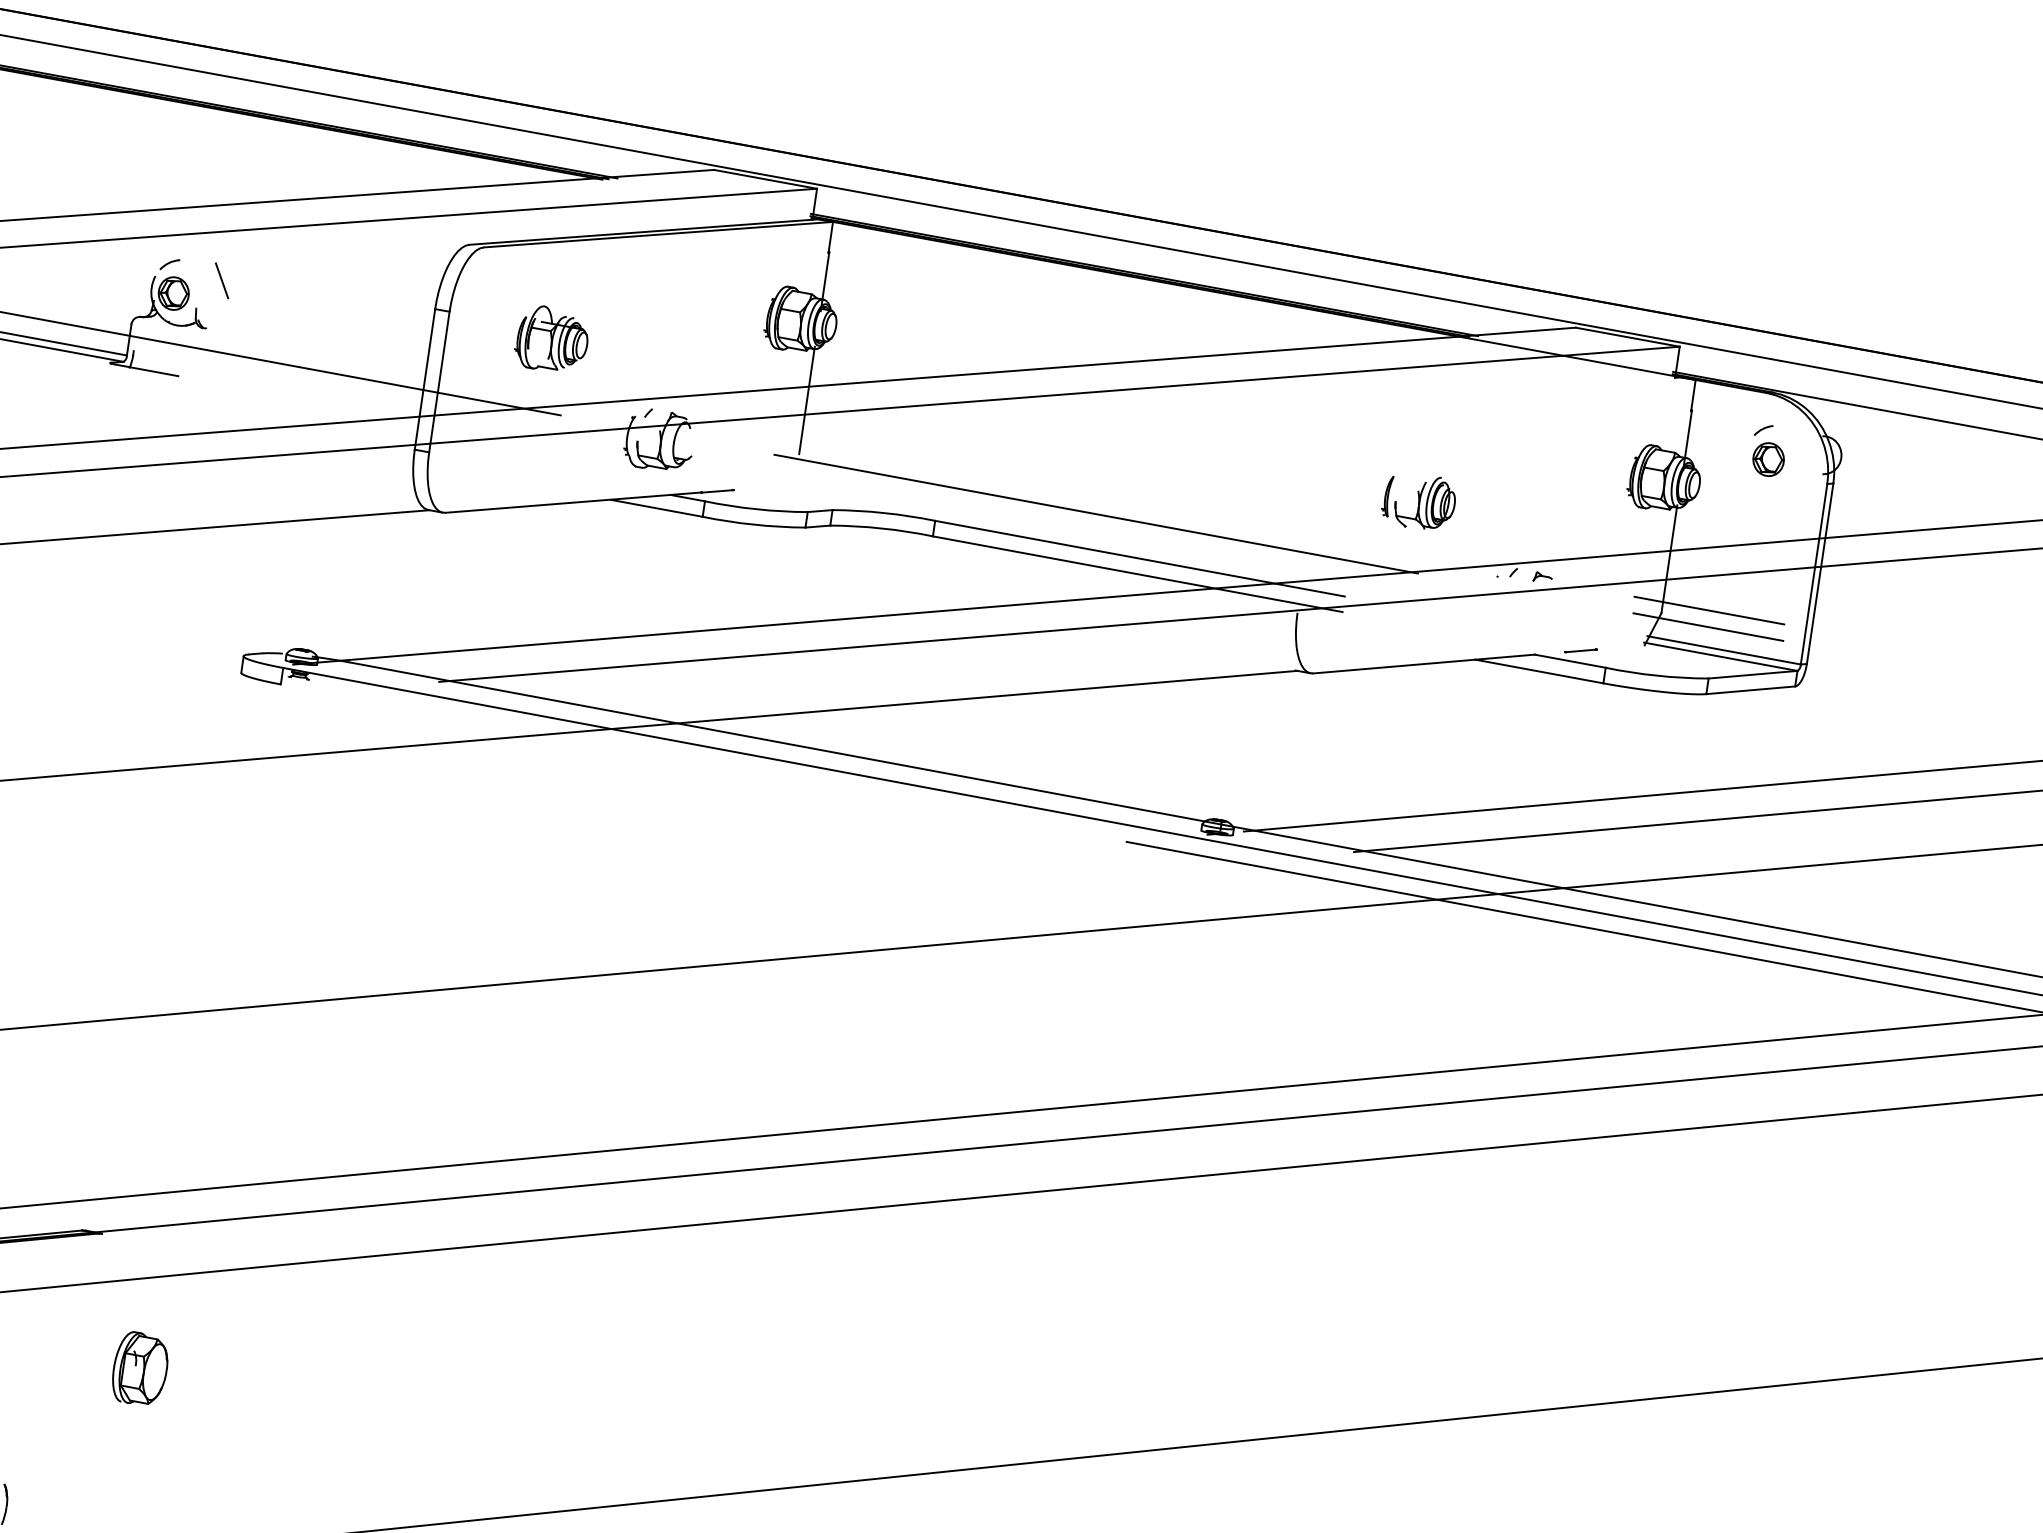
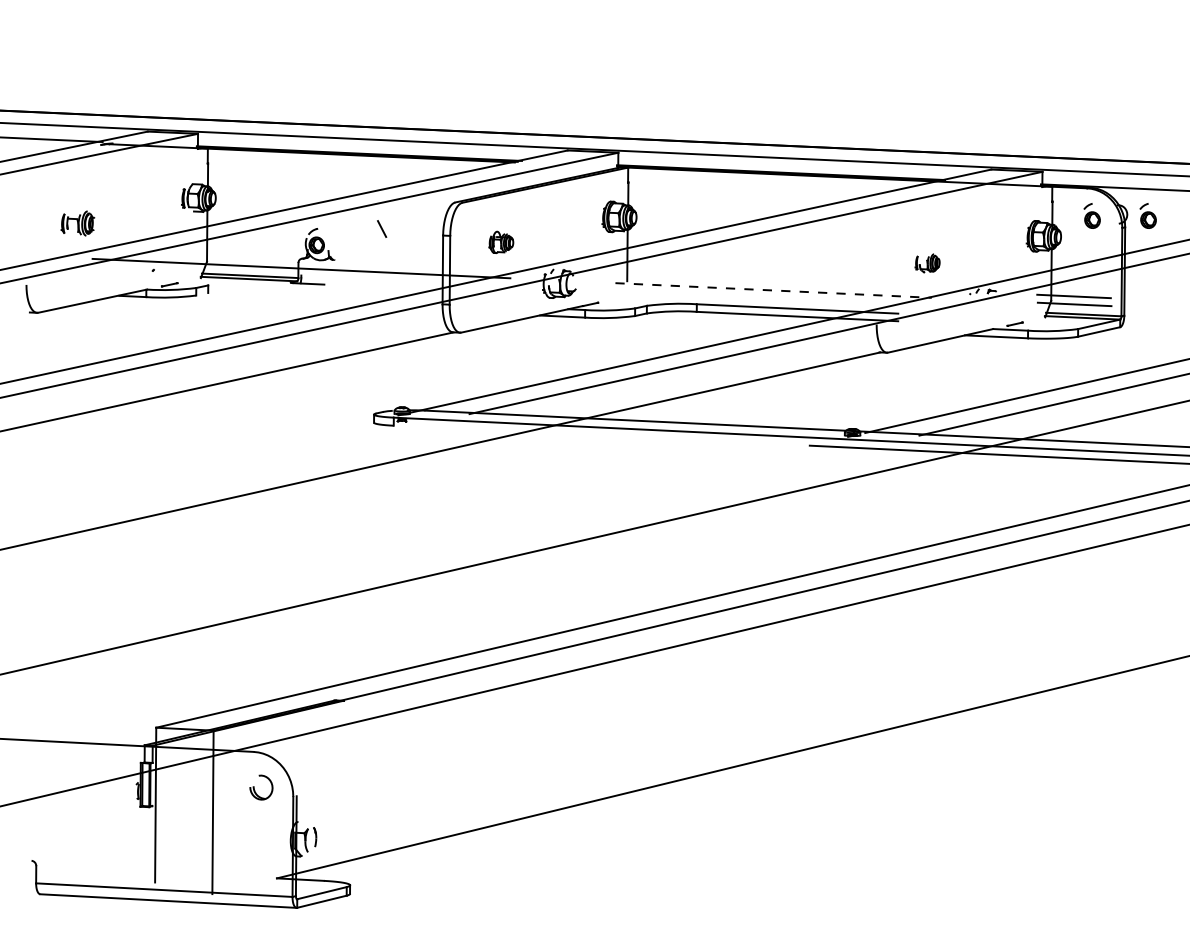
line: (223, 279) -> (382, 228), moved
part: (552, 339) -> (501, 242), size x0.7
part: (1882, 465) -> (1147, 215), added
part: (1418, 502) -> (927, 263), size x0.7
line: (1097, 514) -> (774, 290), solid -> dashed
part: (138, 1369) -> (370, 763), removed

